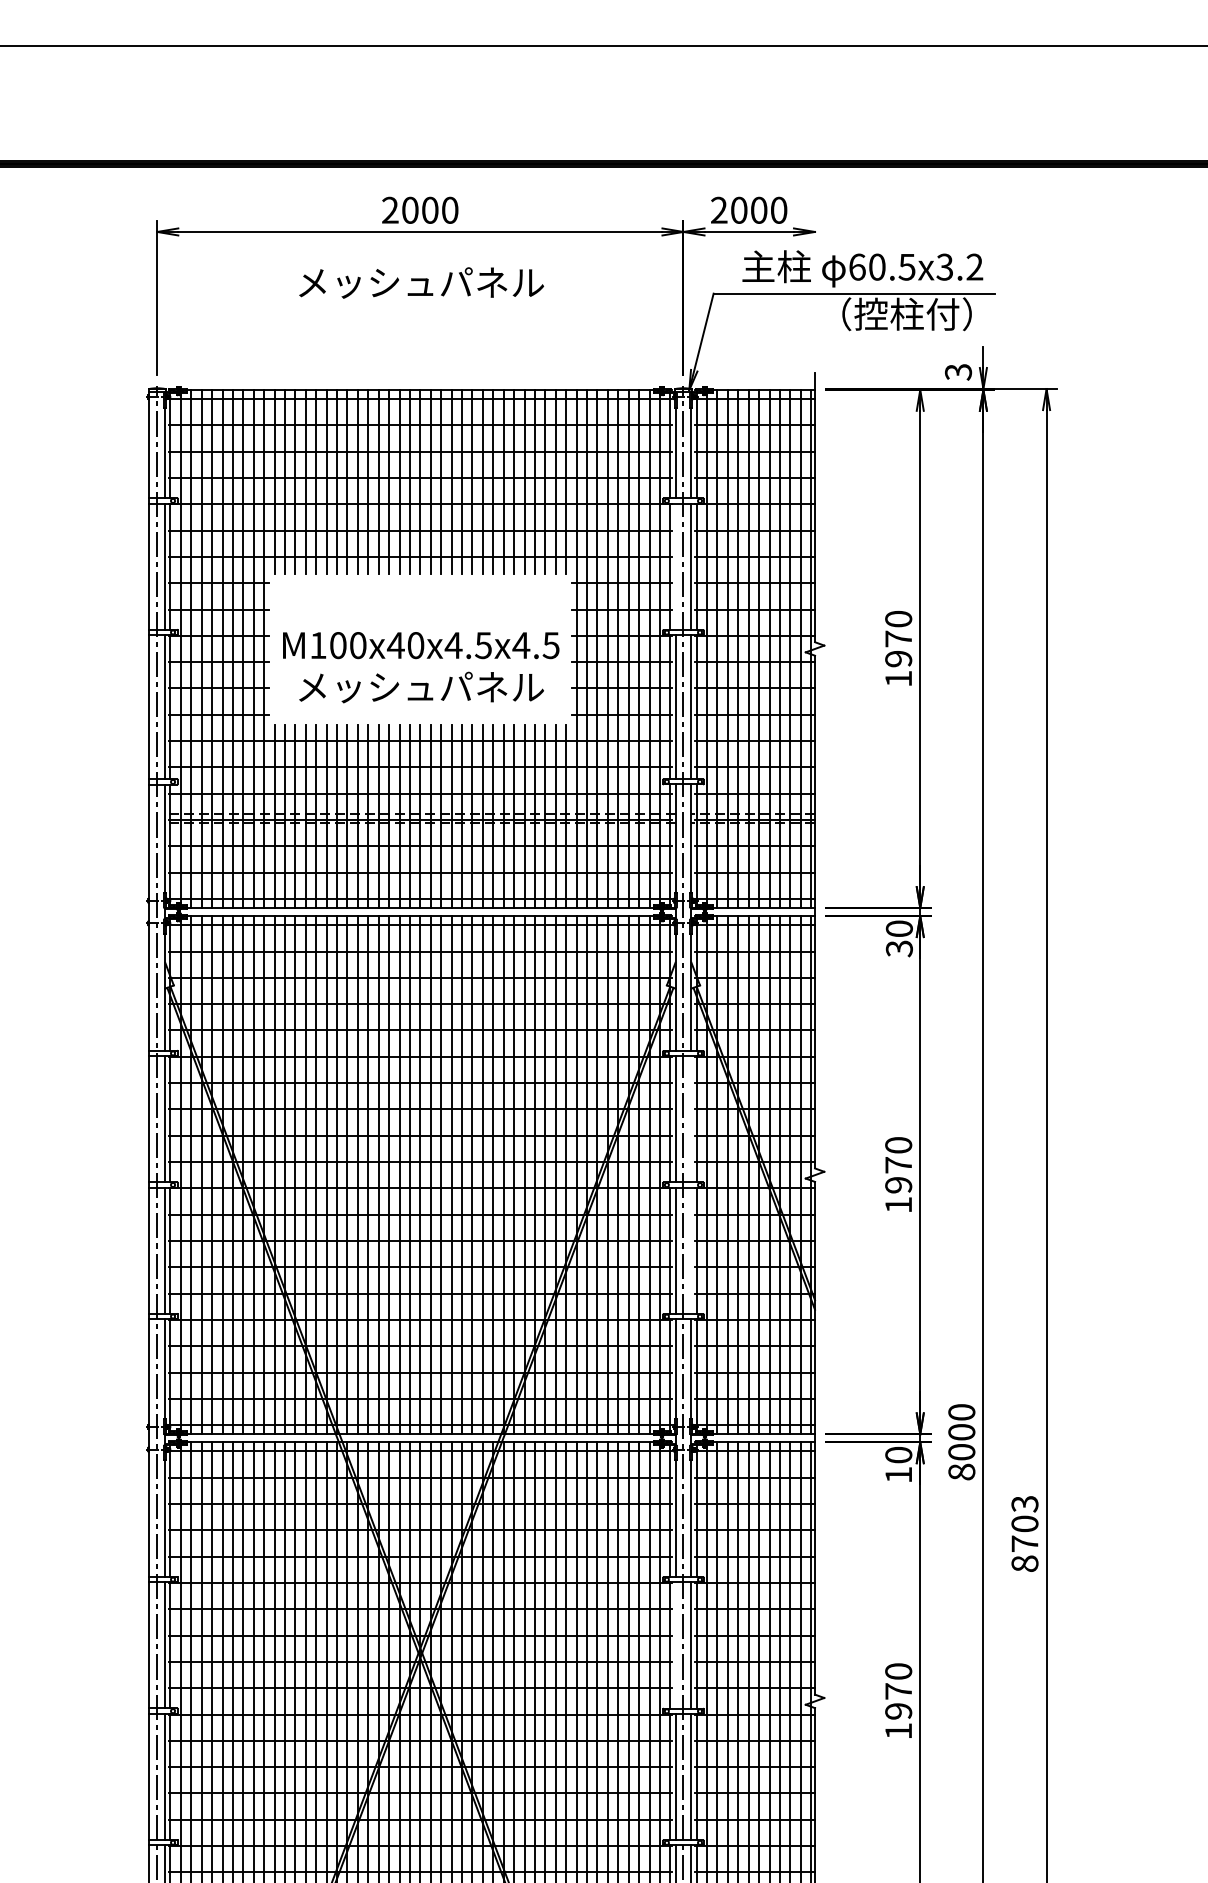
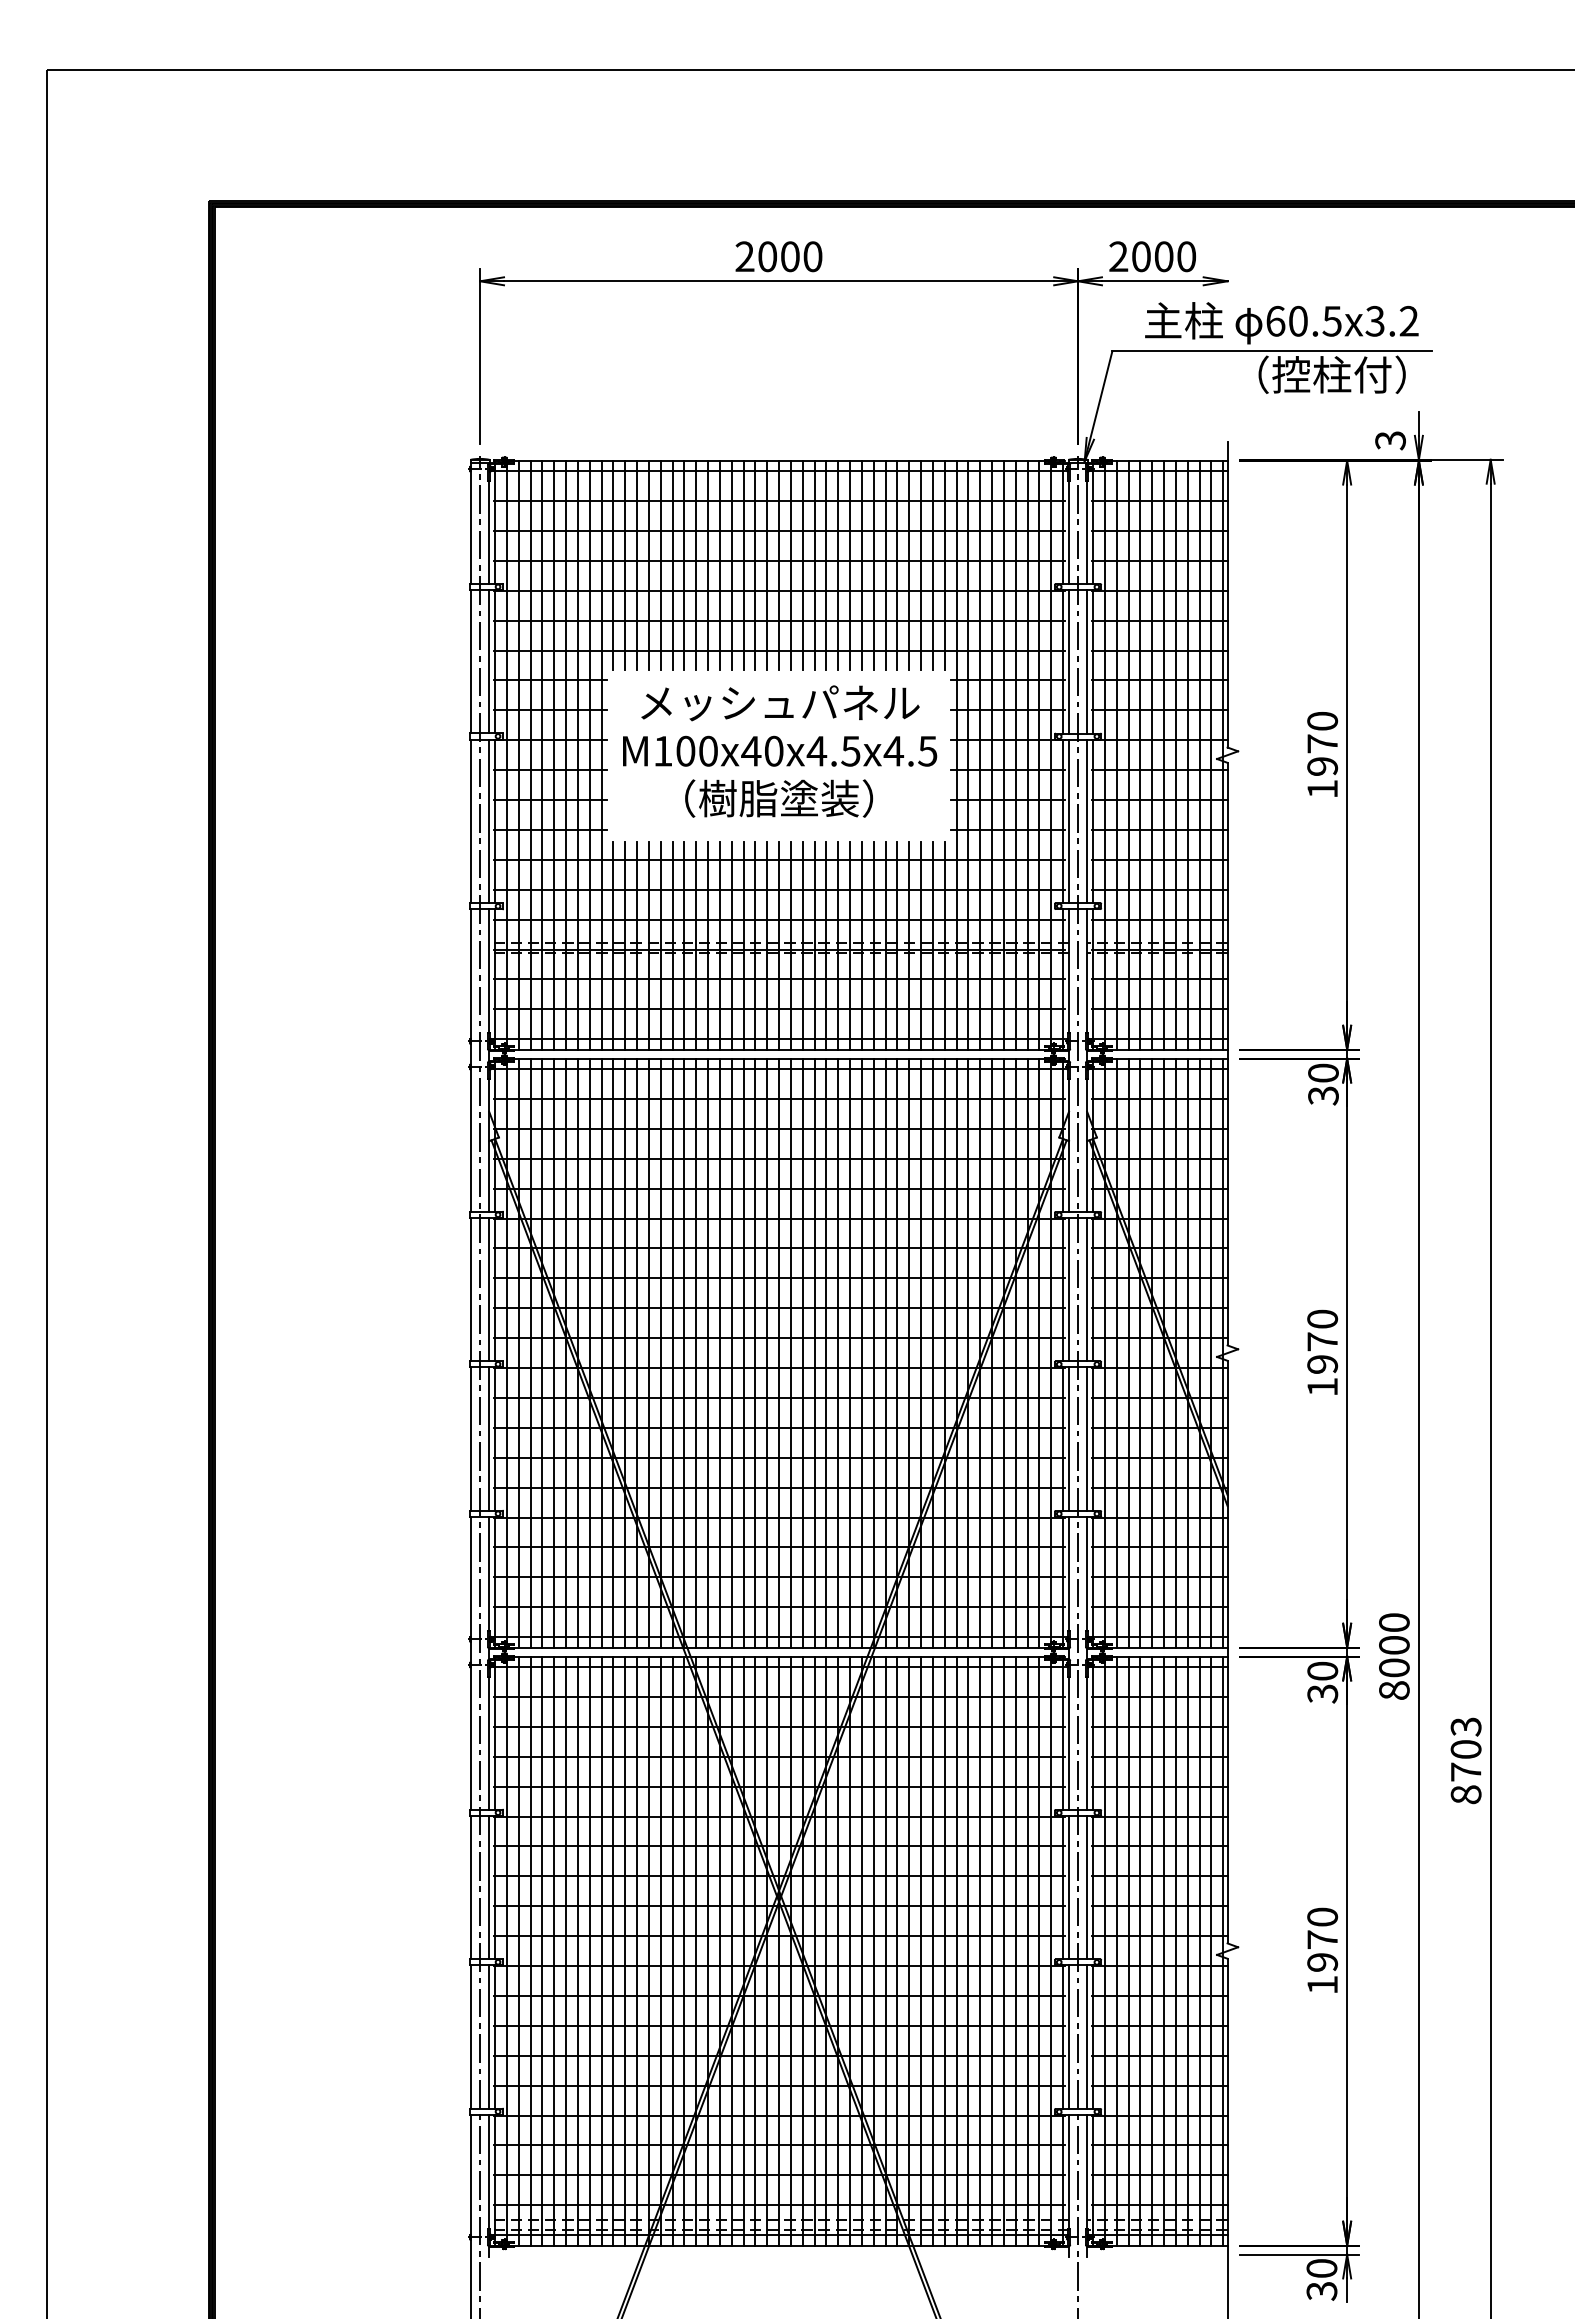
text: (421, 283) -> (780, 703), moved
line: (675, 566) -> (1069, 661), added
text: (421, 687) -> (780, 798), メッシュパネル -> （樹脂塗装）
line: (691, 1119) -> (1087, 1289), added
line: (691, 1250) -> (1087, 1438), added
text: (898, 1474) -> (1322, 1693), 10 -> 30
line: (675, 1645) -> (1069, 1887), added

